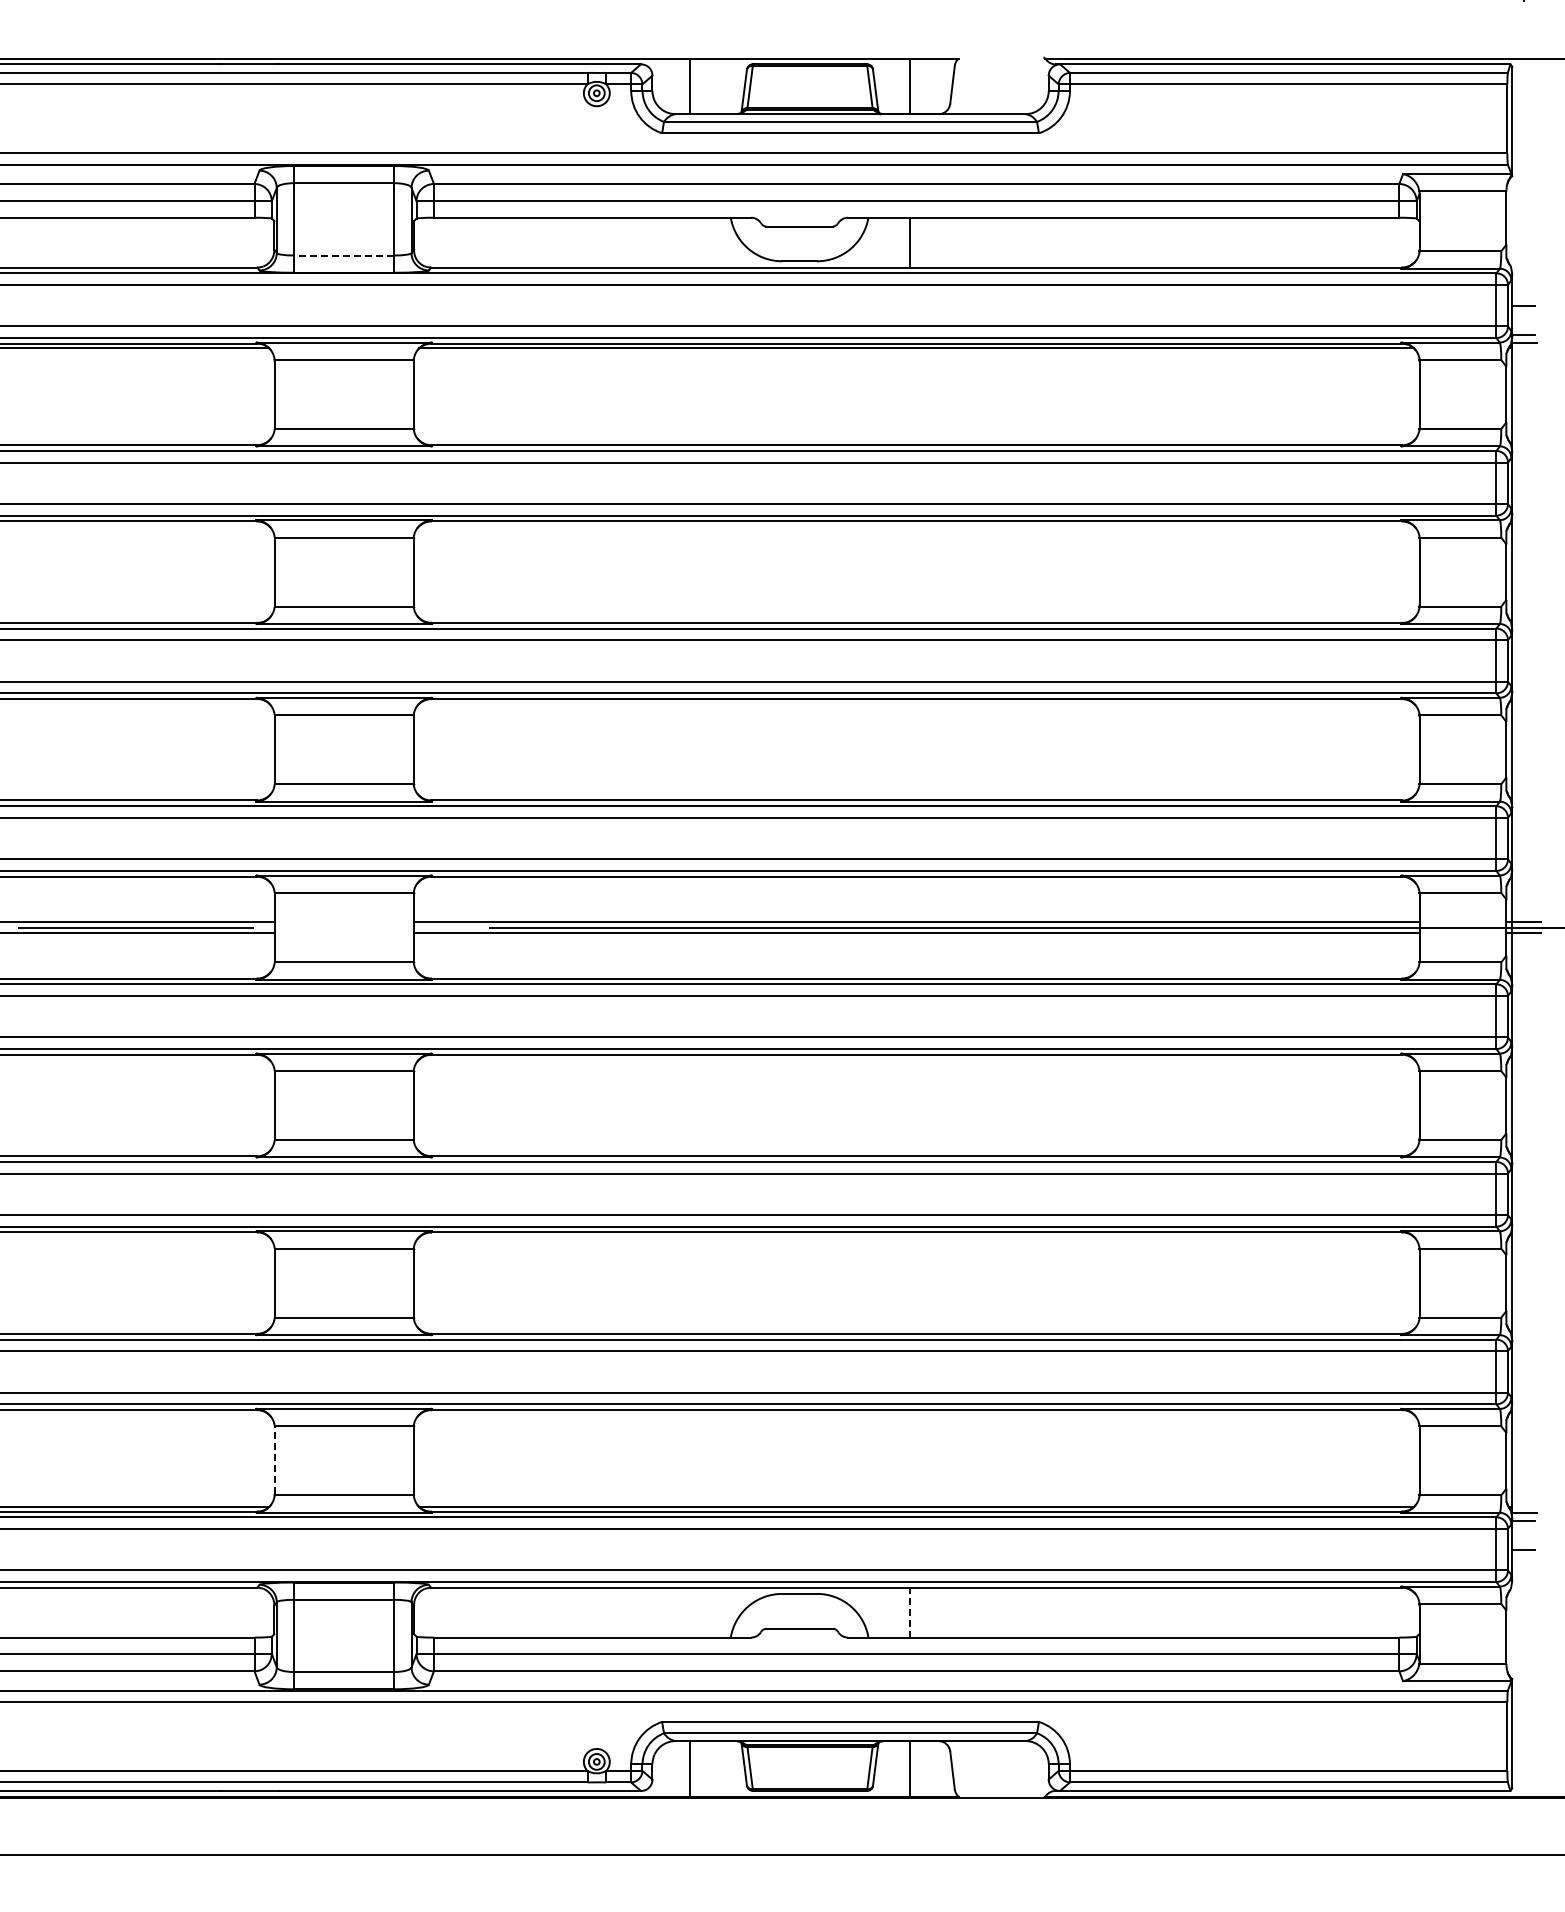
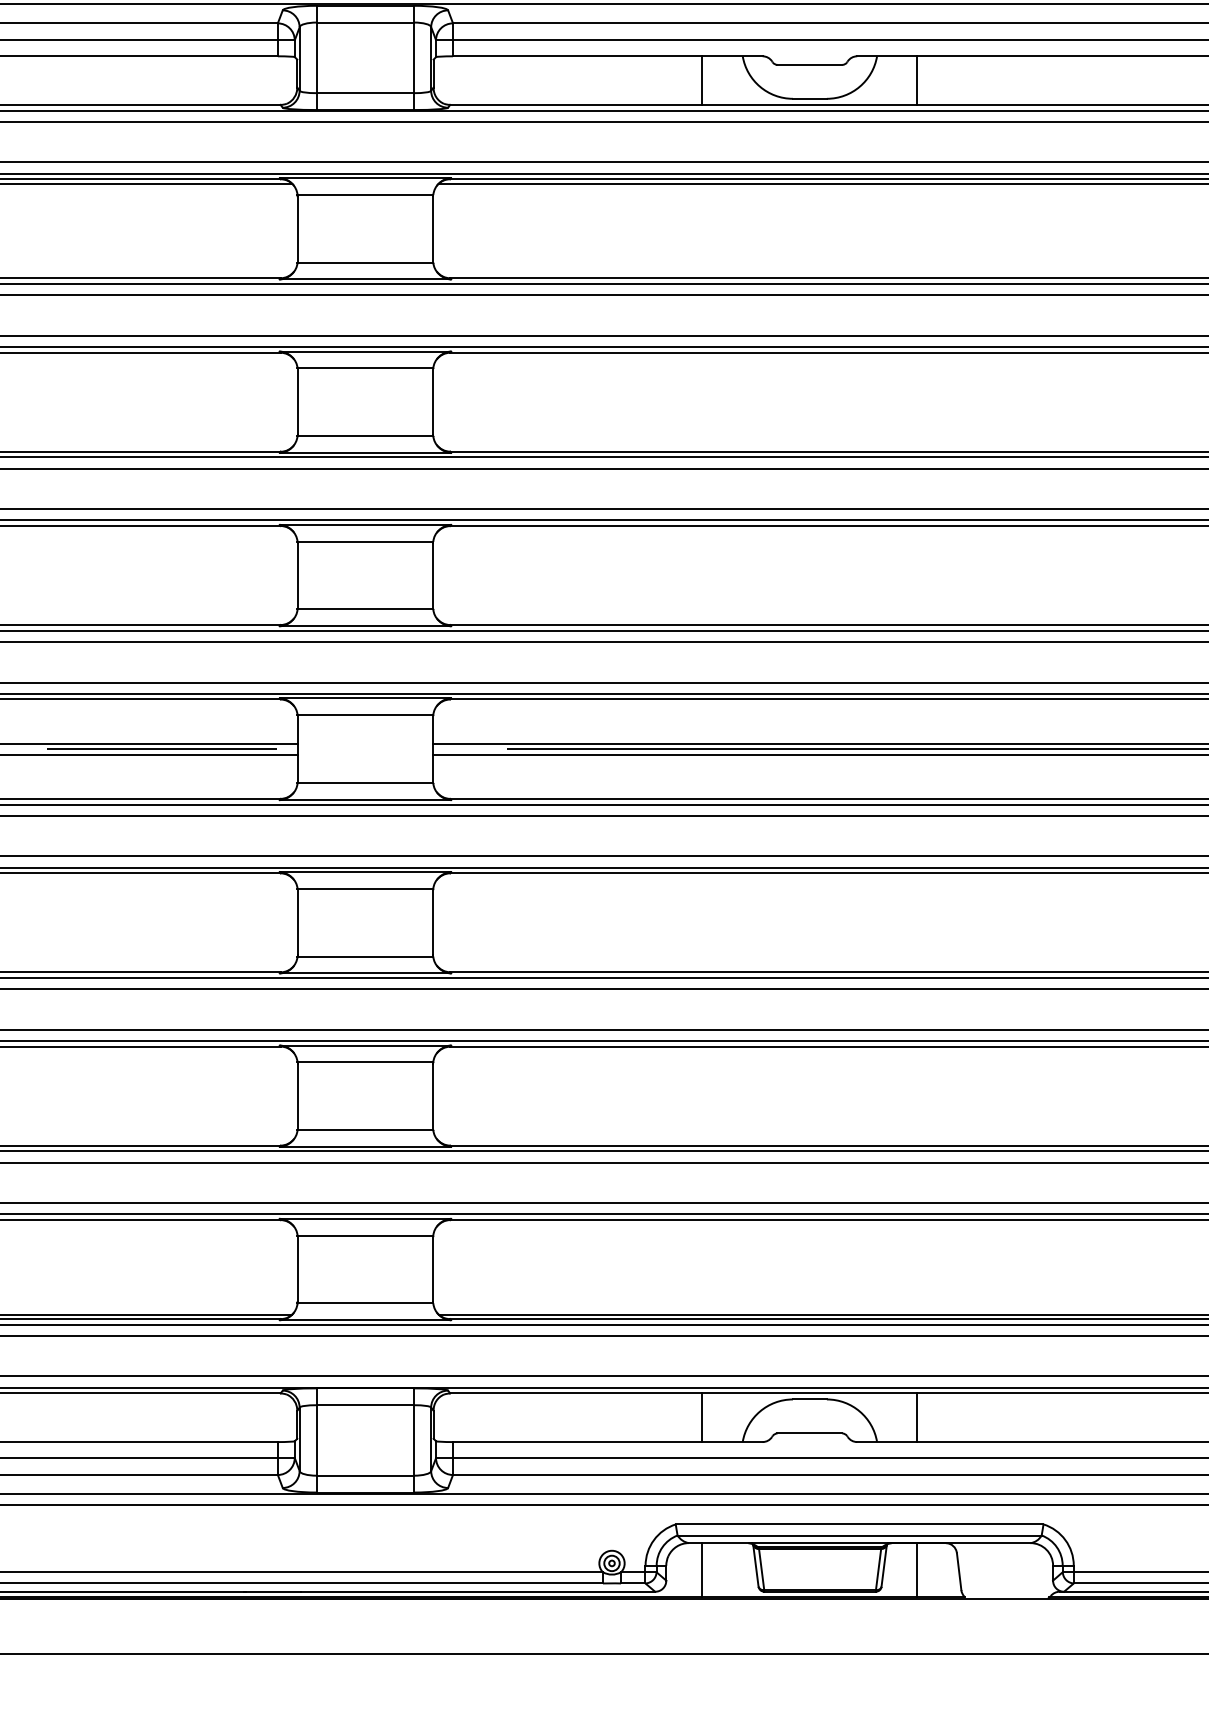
line: (689, 242) -> (702, 80), added
line: (343, 255) -> (364, 93), dashed -> solid
line: (274, 1459) -> (297, 1268), dashed -> solid
line: (689, 1612) -> (702, 1417), added
line: (909, 1612) -> (917, 1417), dashed -> solid

